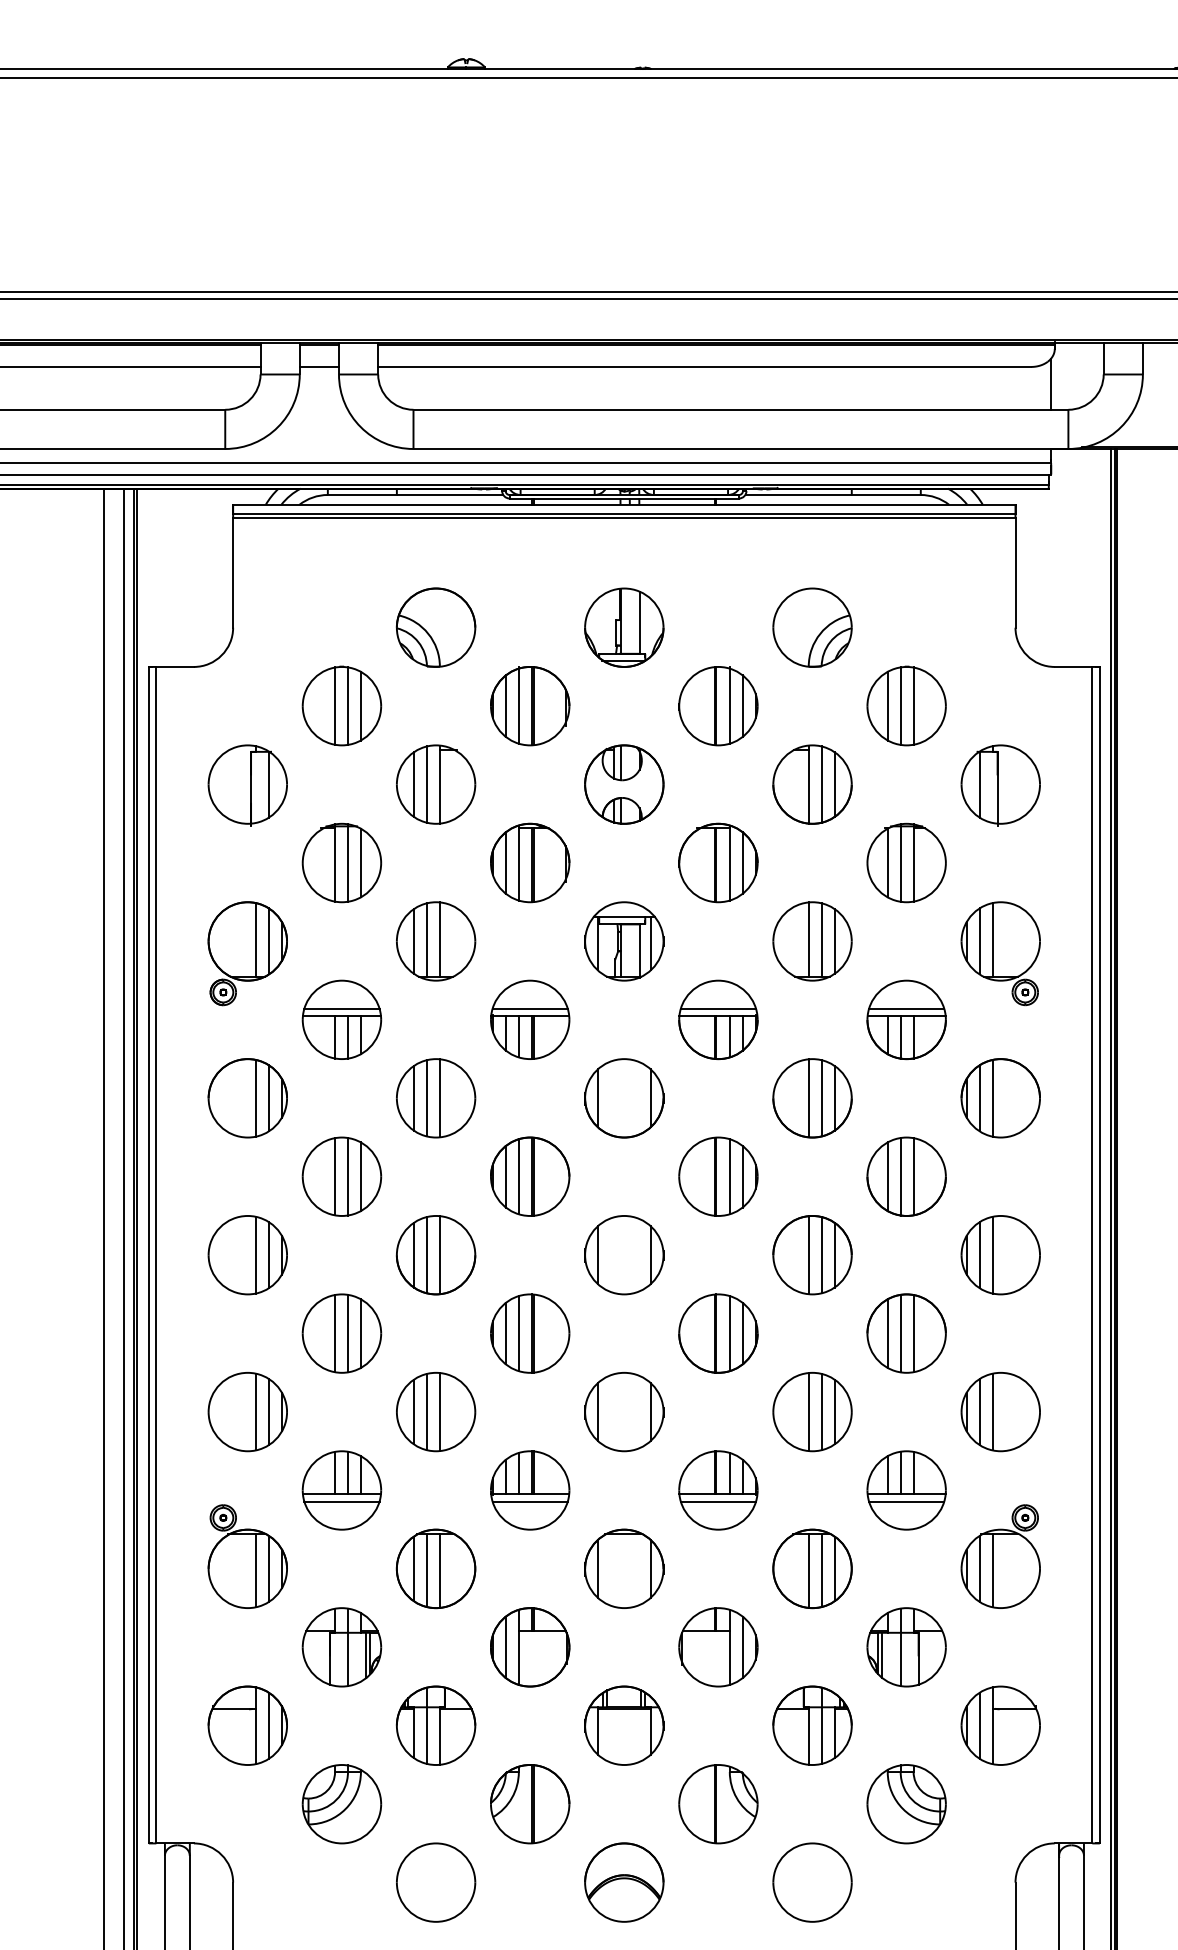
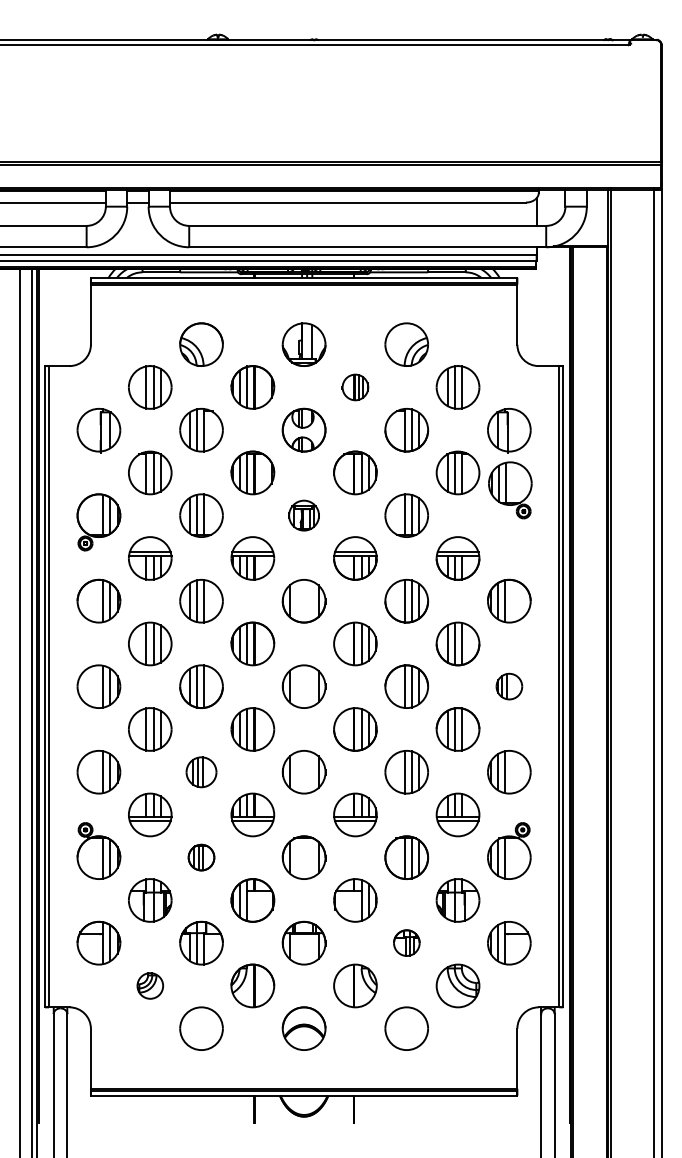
part: (718, 706) -> (355, 387), size x0.6
part: (623, 941) -> (303, 515), size x0.7
part: (1001, 953) -> (510, 490), moved
part: (1001, 1254) -> (509, 686), size x0.6
part: (435, 1412) -> (201, 772), size x0.7
part: (435, 1568) -> (201, 857), size x0.6
part: (812, 1724) -> (406, 942), size x0.6
part: (342, 1803) -> (150, 985), size x0.6

